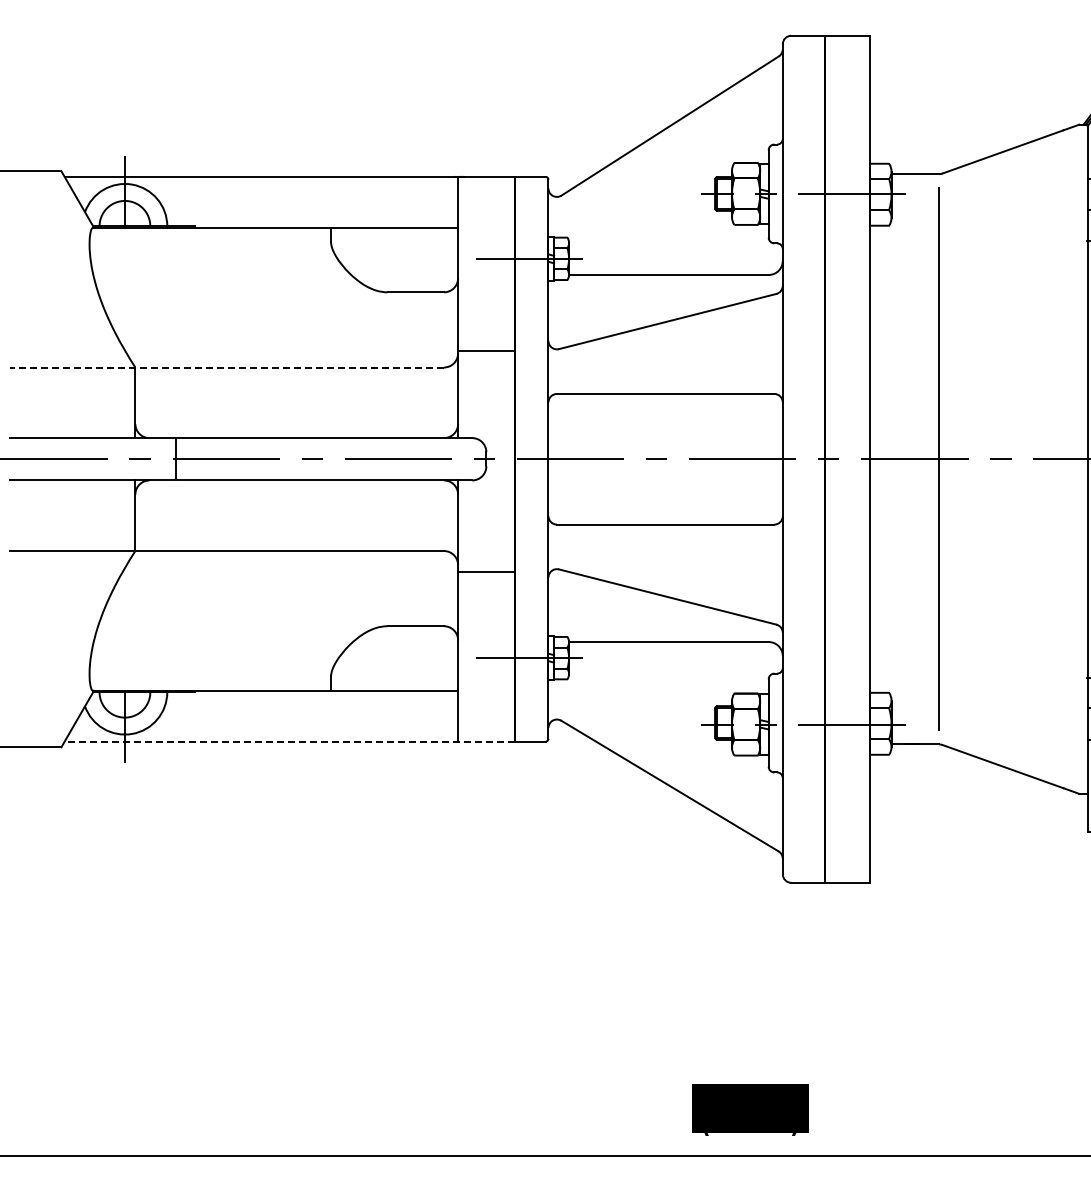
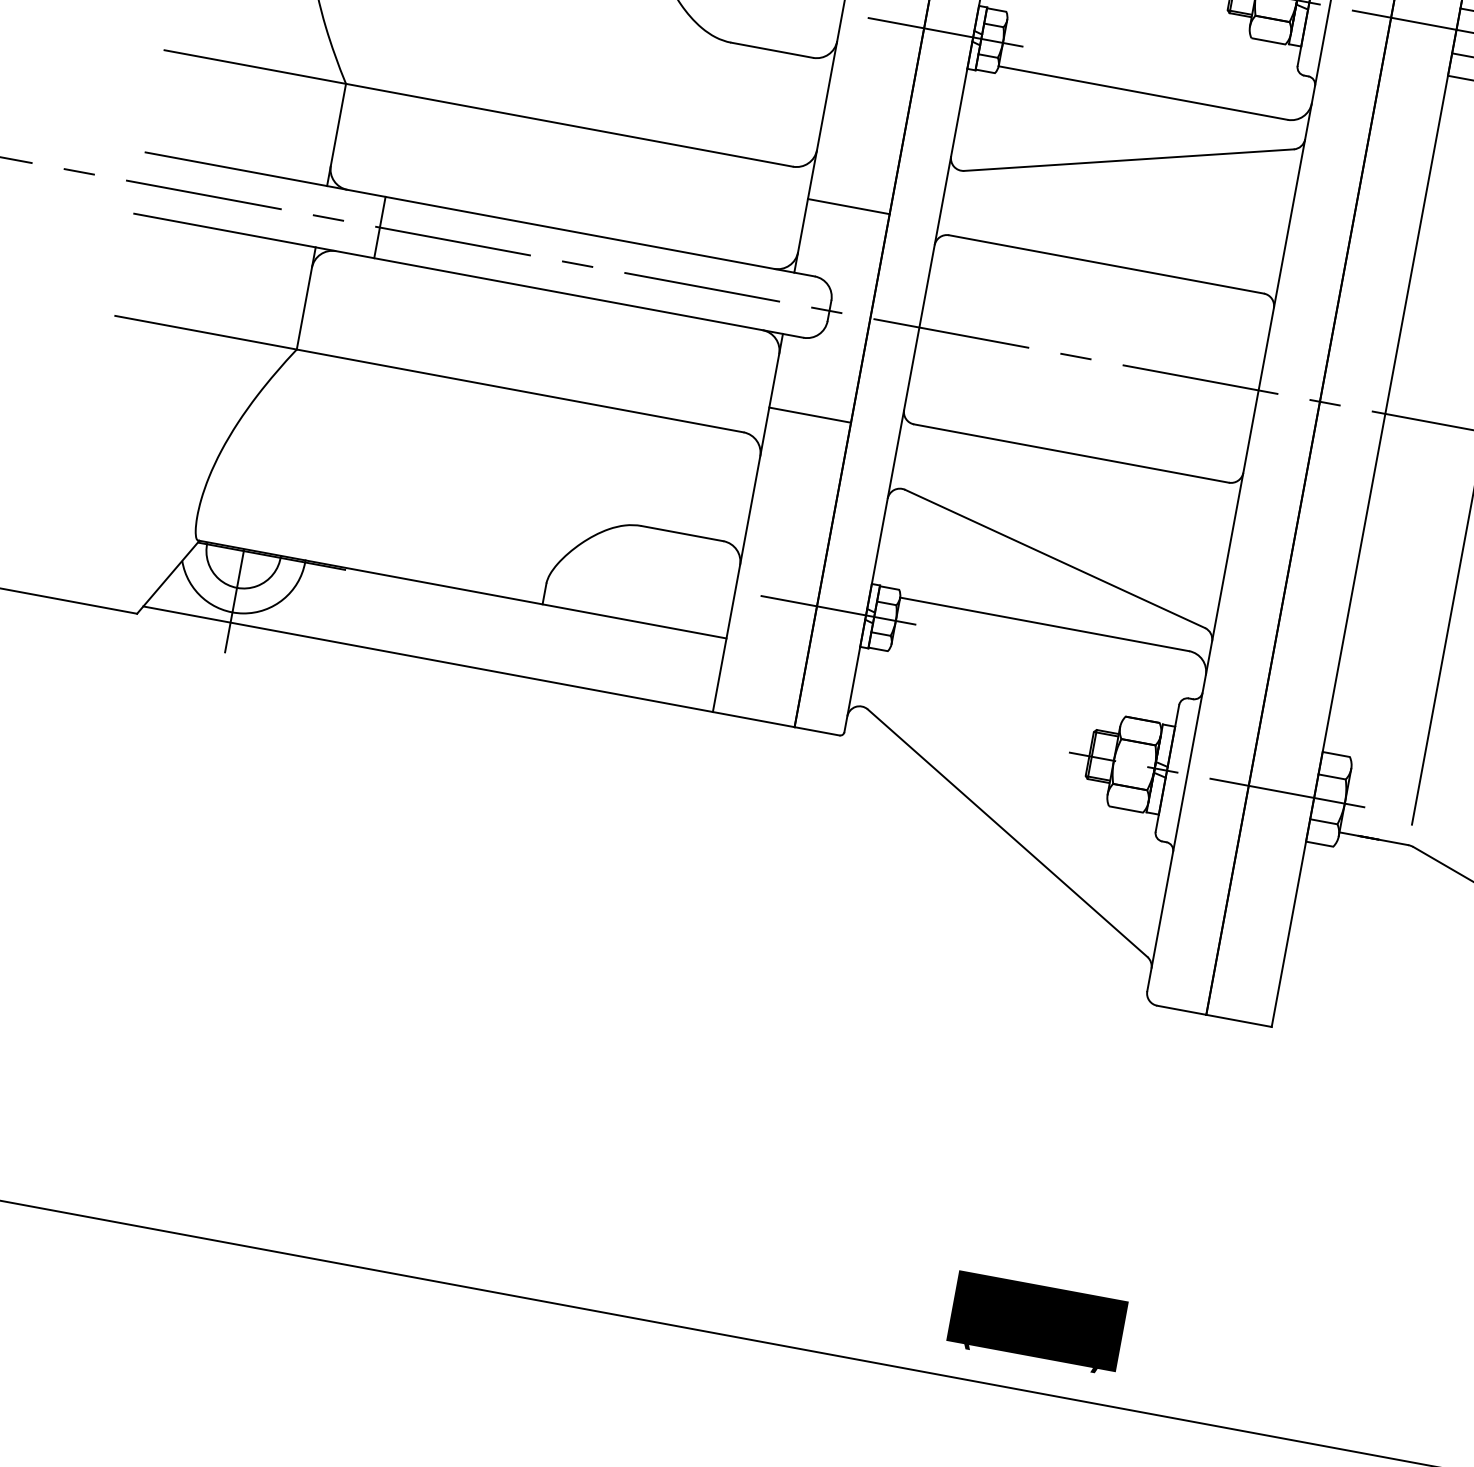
line: (486, 351) -> (848, 207), moved
line: (226, 367) -> (477, 108), dashed -> solid
line: (486, 572) -> (810, 415), moved
line: (289, 741) -> (468, 666), dashed -> solid

